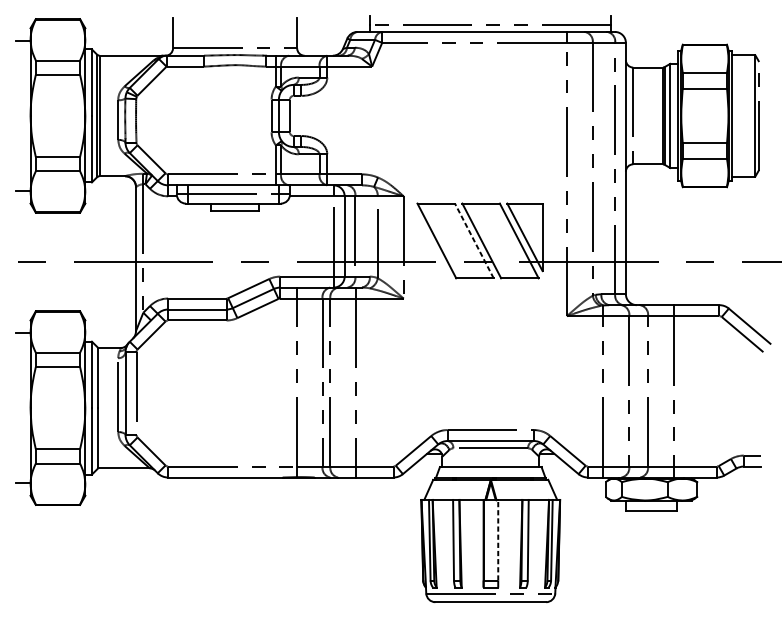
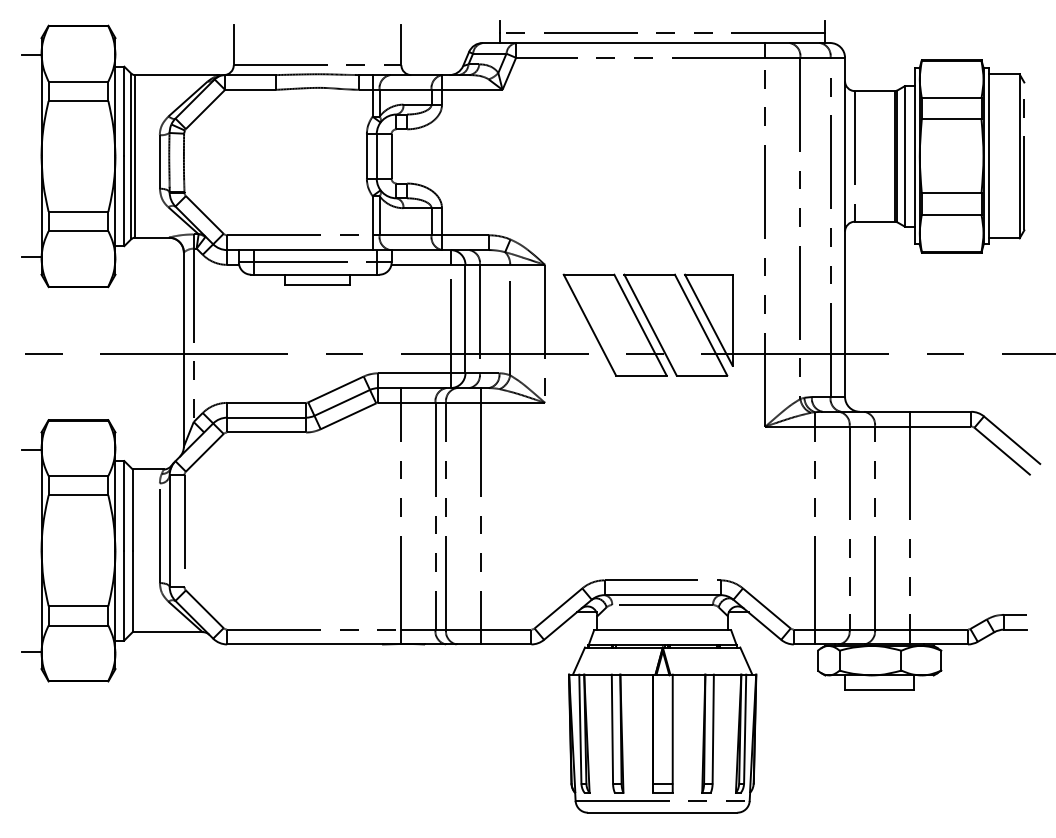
line: (474, 241) -> (640, 325), dashed -> solid
line: (498, 539) -> (672, 728), dashed -> solid

